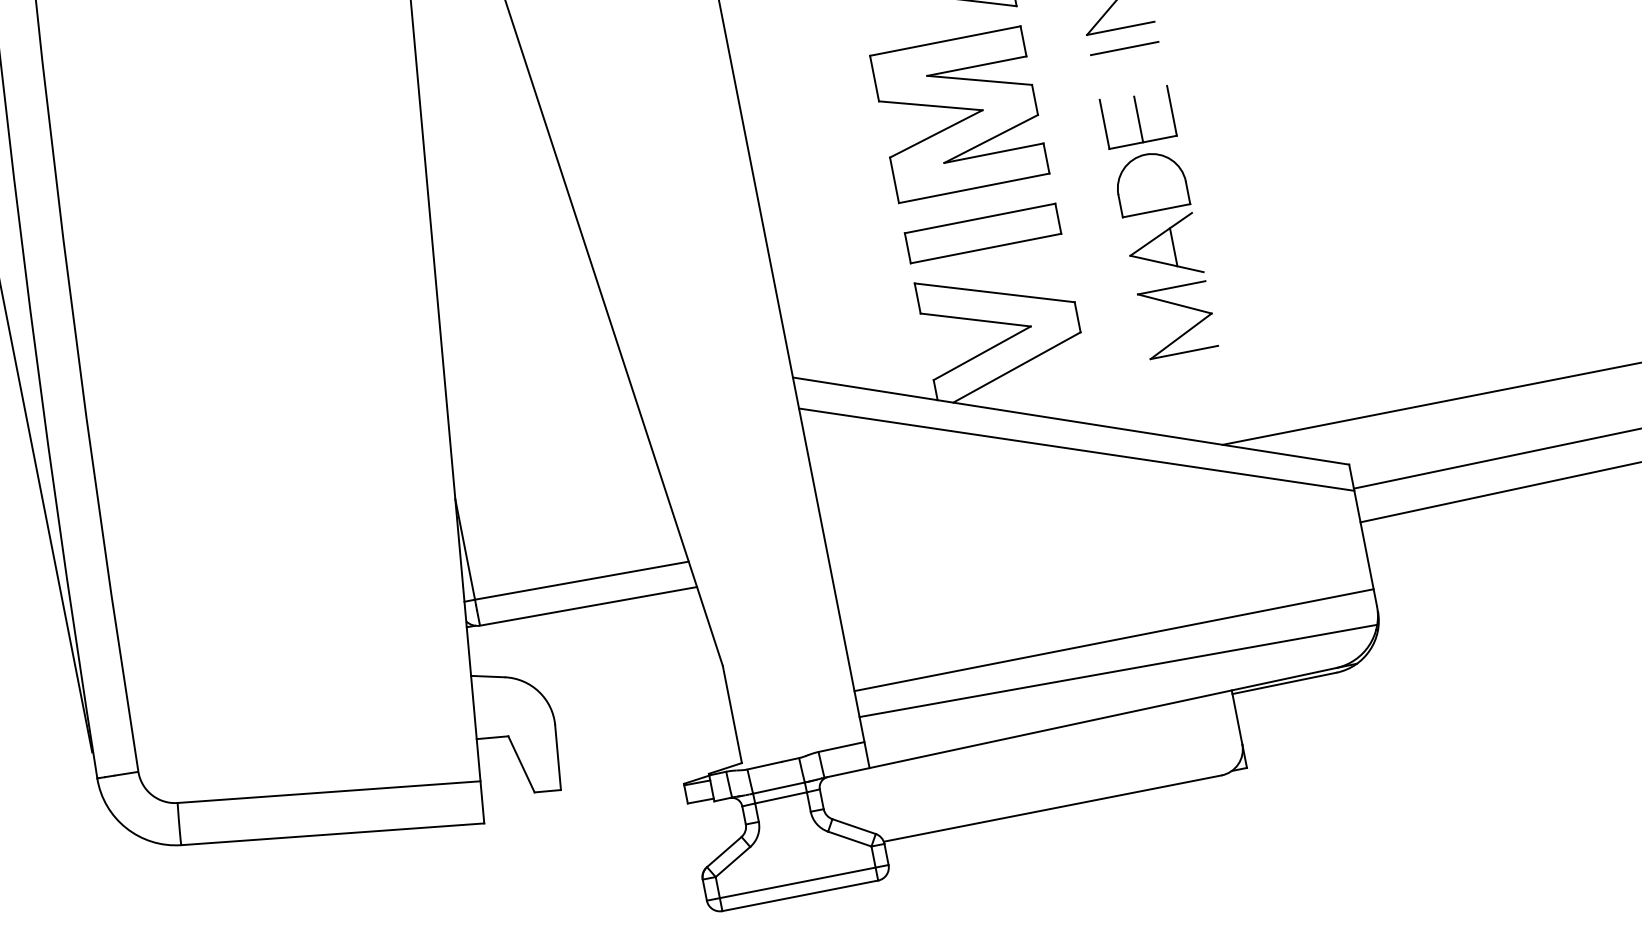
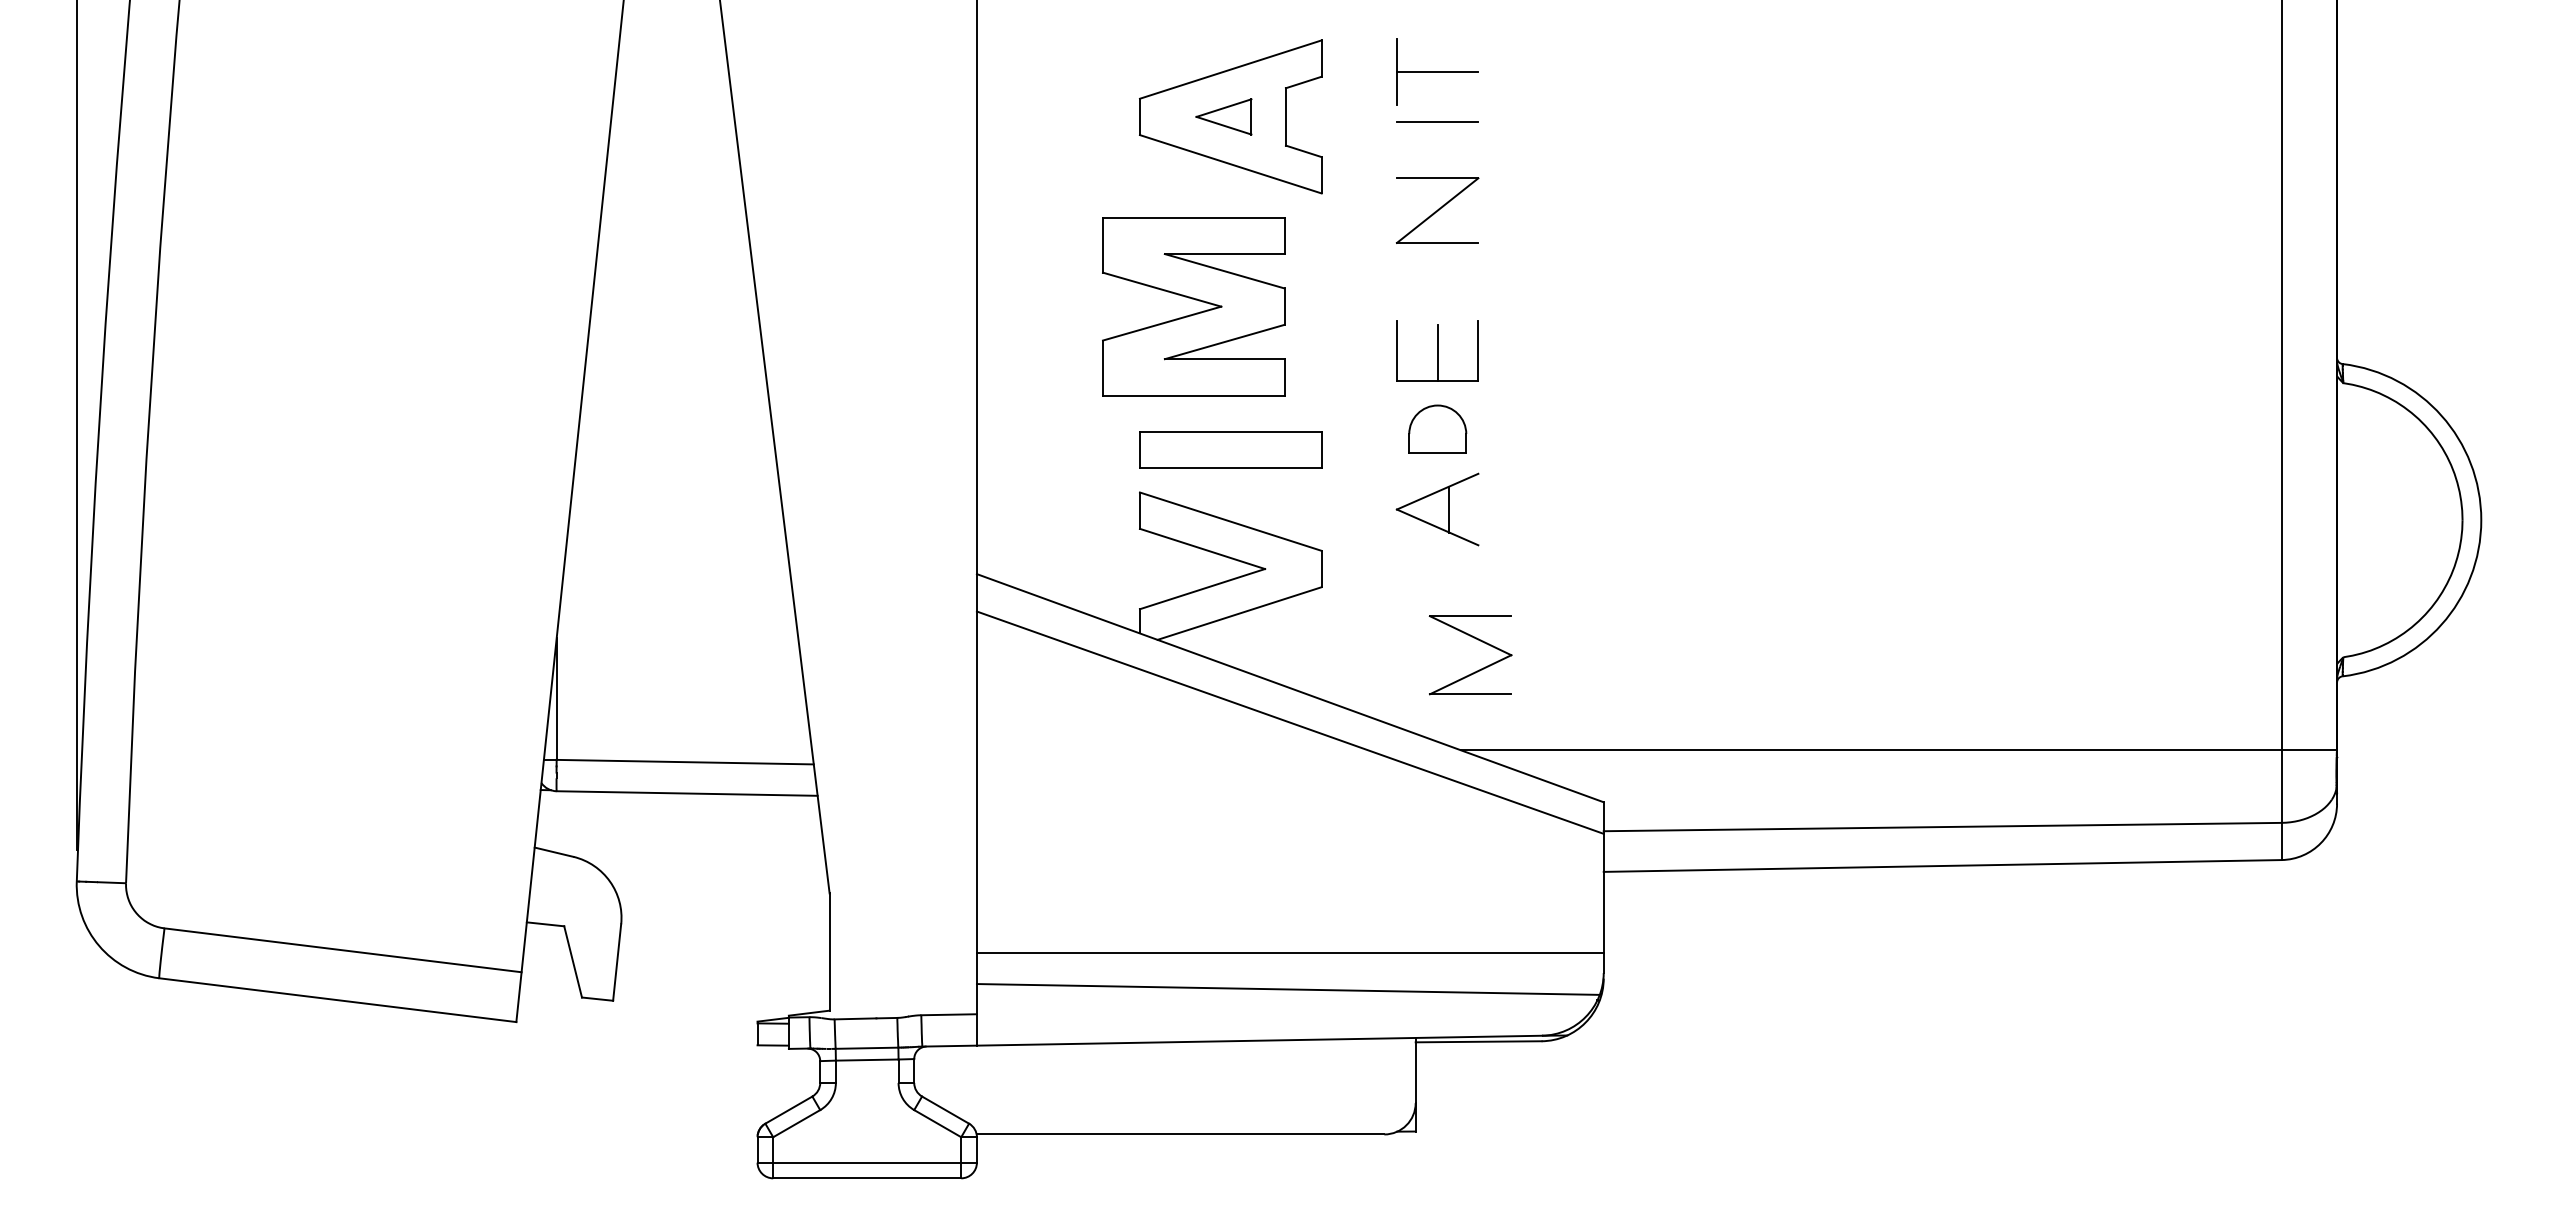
line: (1124, 48) -> (1437, 267), removed
part: (960, 109) -> (1195, 300), moved
part: (1150, 182) -> (1437, 428), size x0.7
part: (1185, 331) -> (1476, 670), moved

